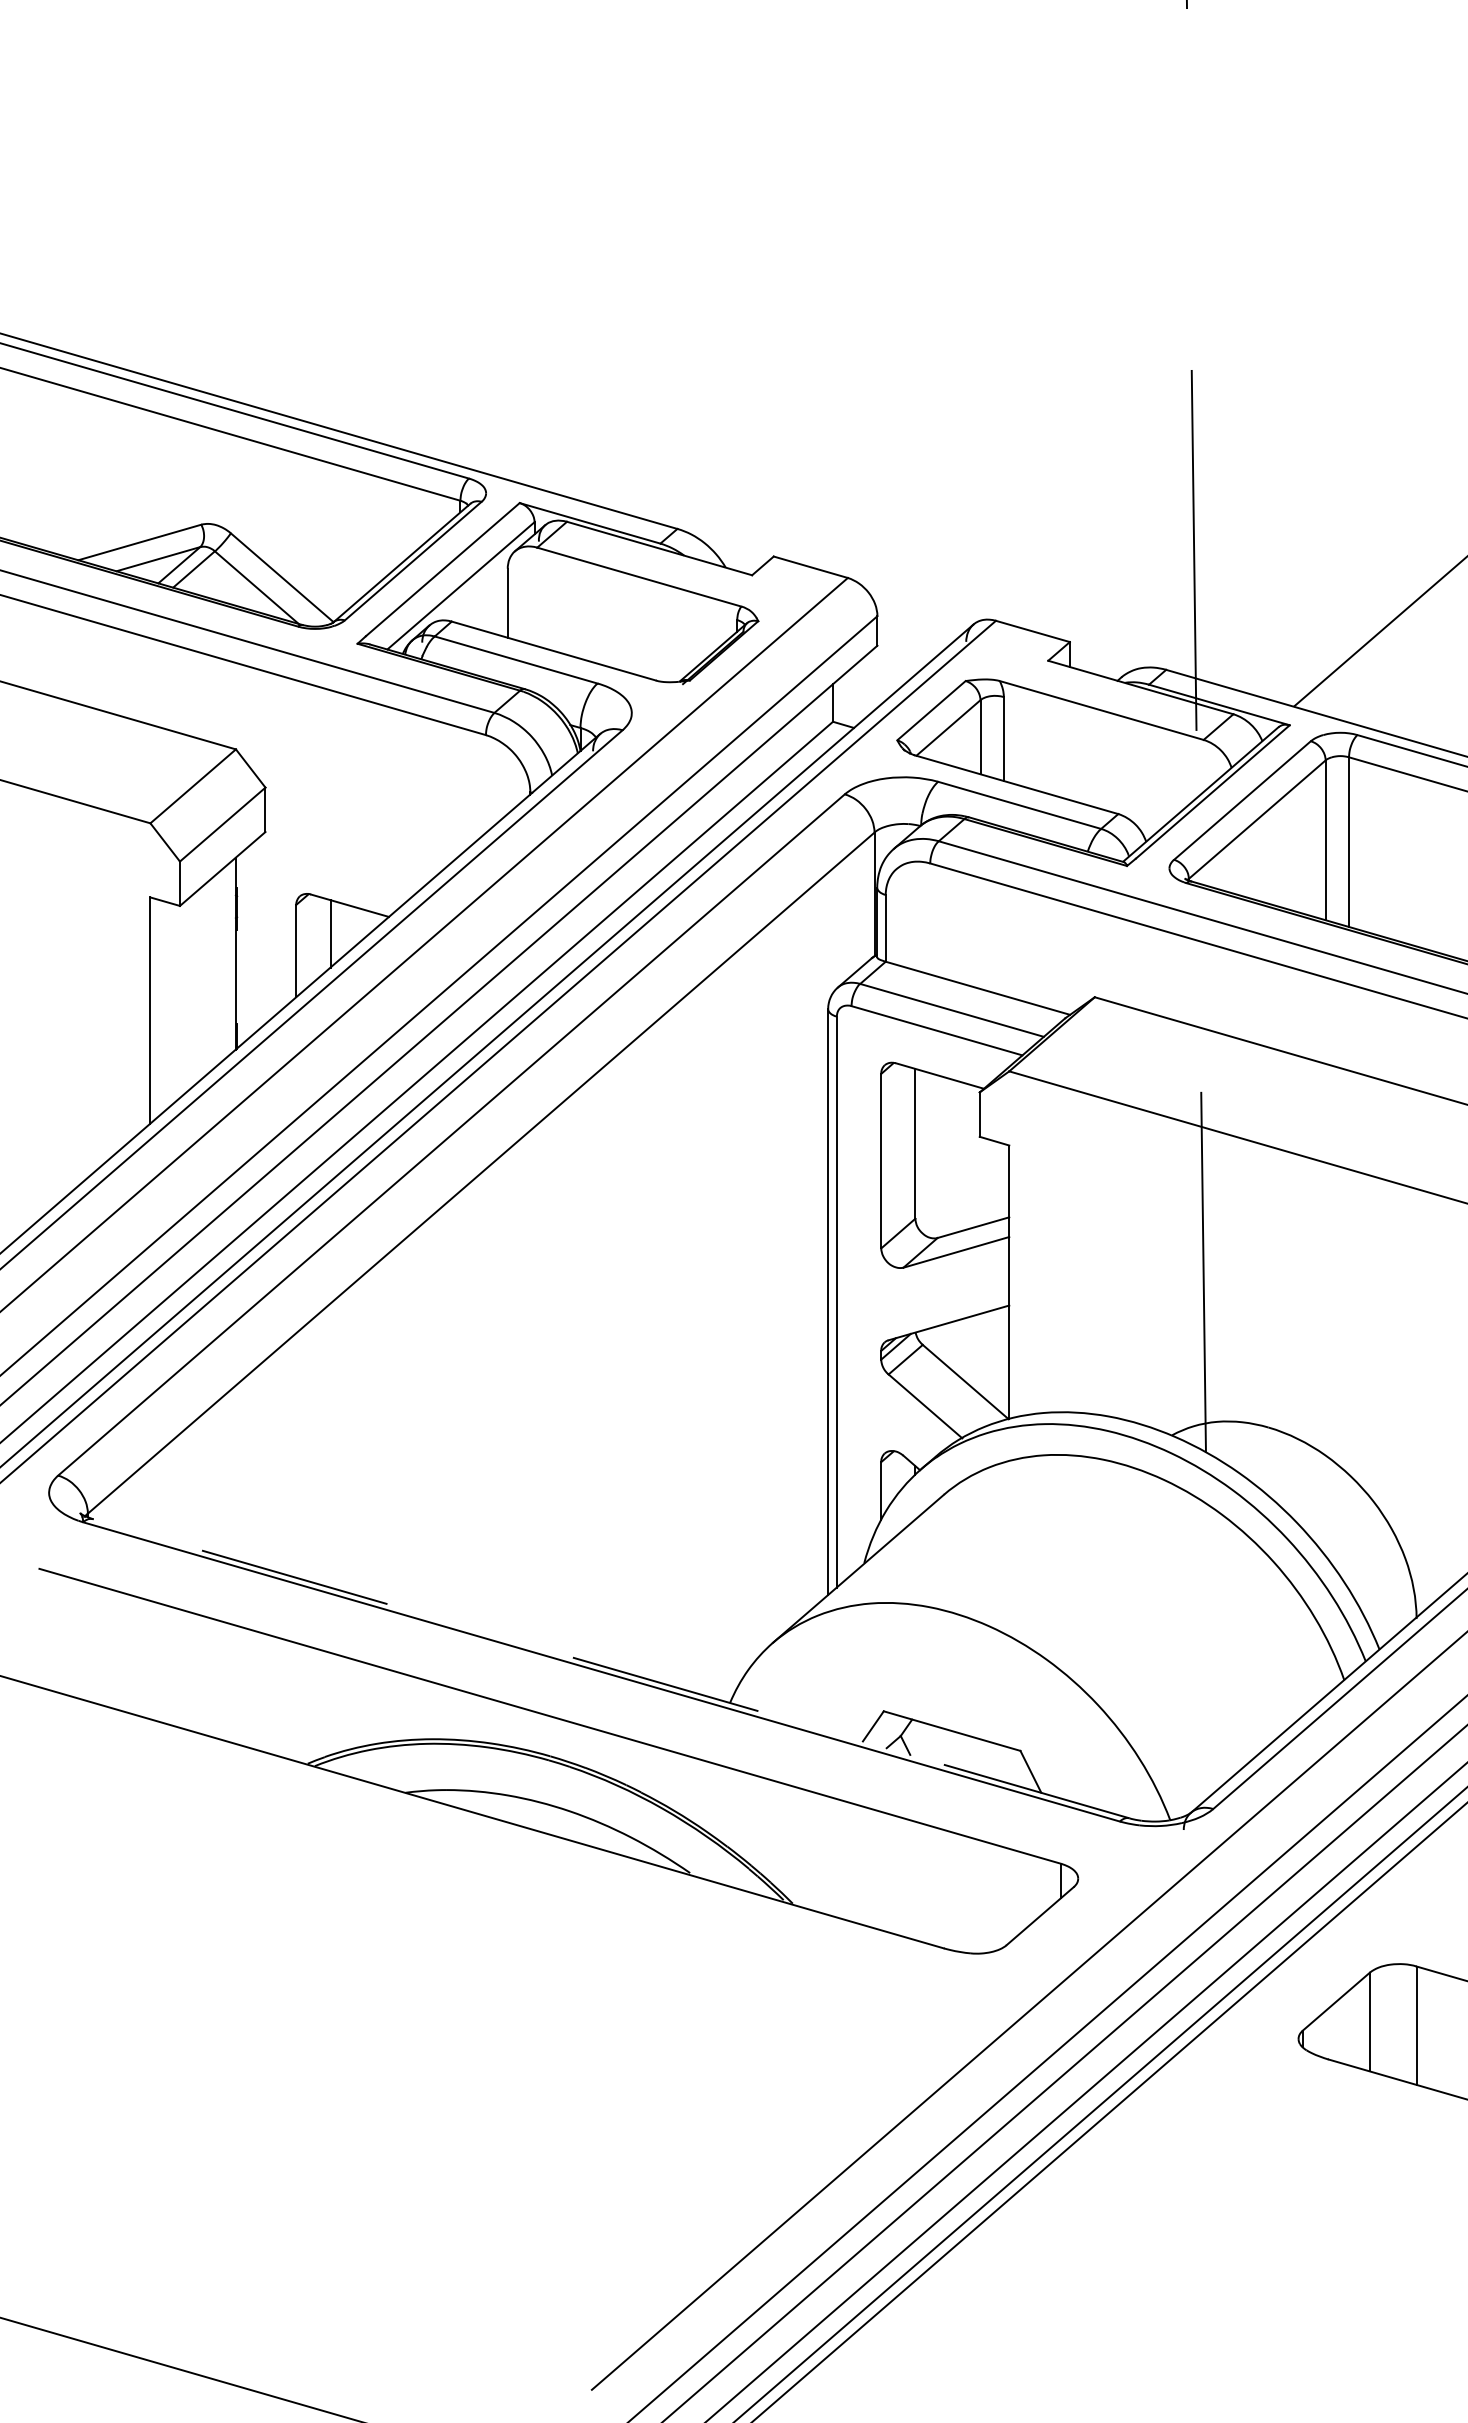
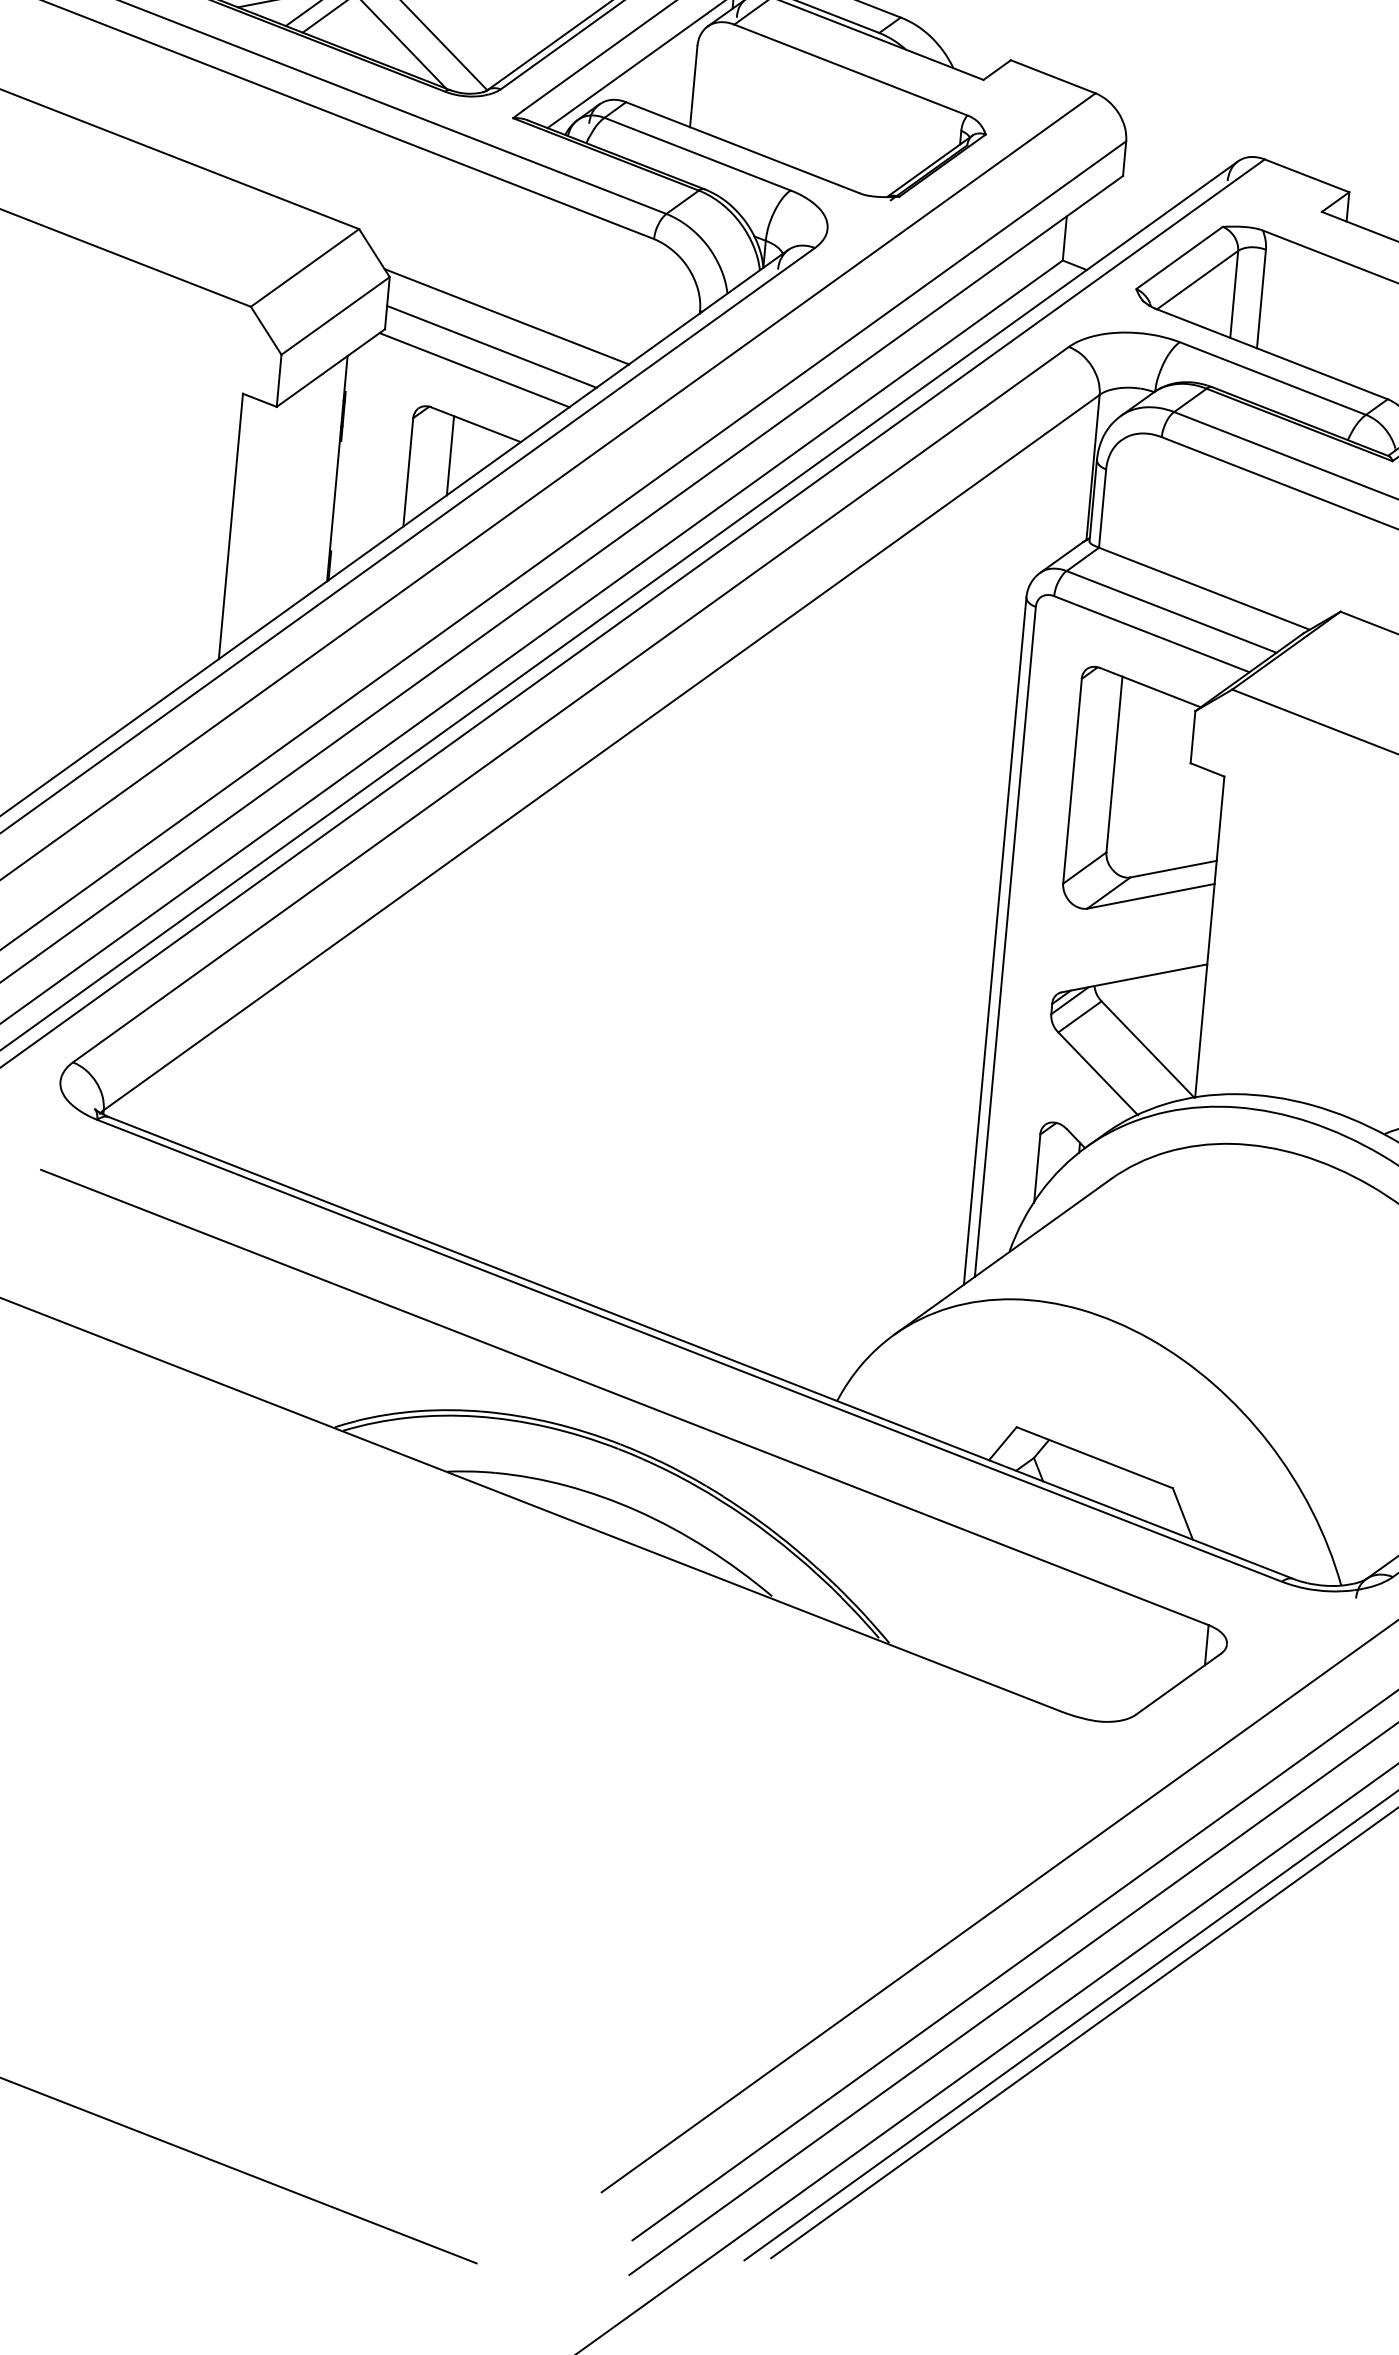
line: (367, 812) -> (506, 317), added
line: (356, 838) -> (491, 346), added
line: (344, 859) -> (474, 369), added
line: (610, 1668) -> (700, 1347), dashed -> solid

